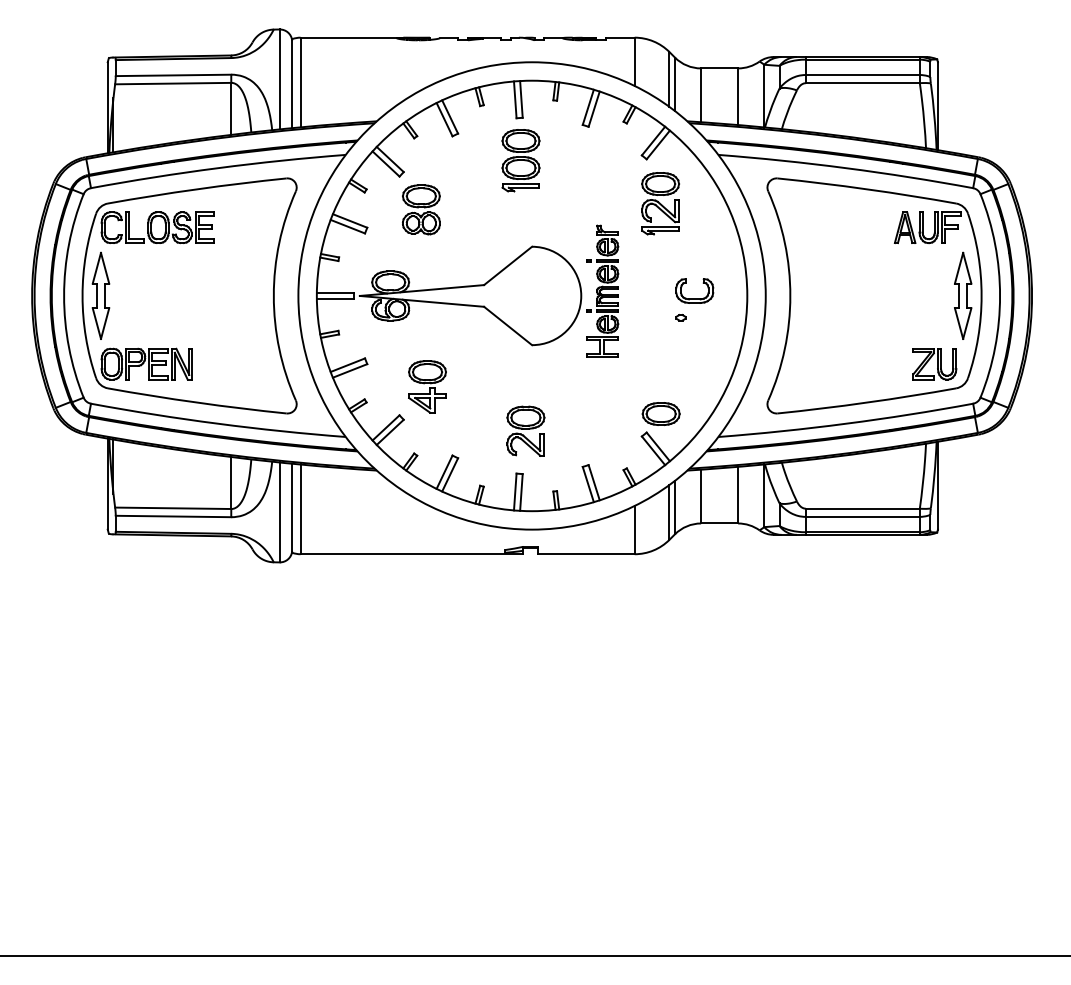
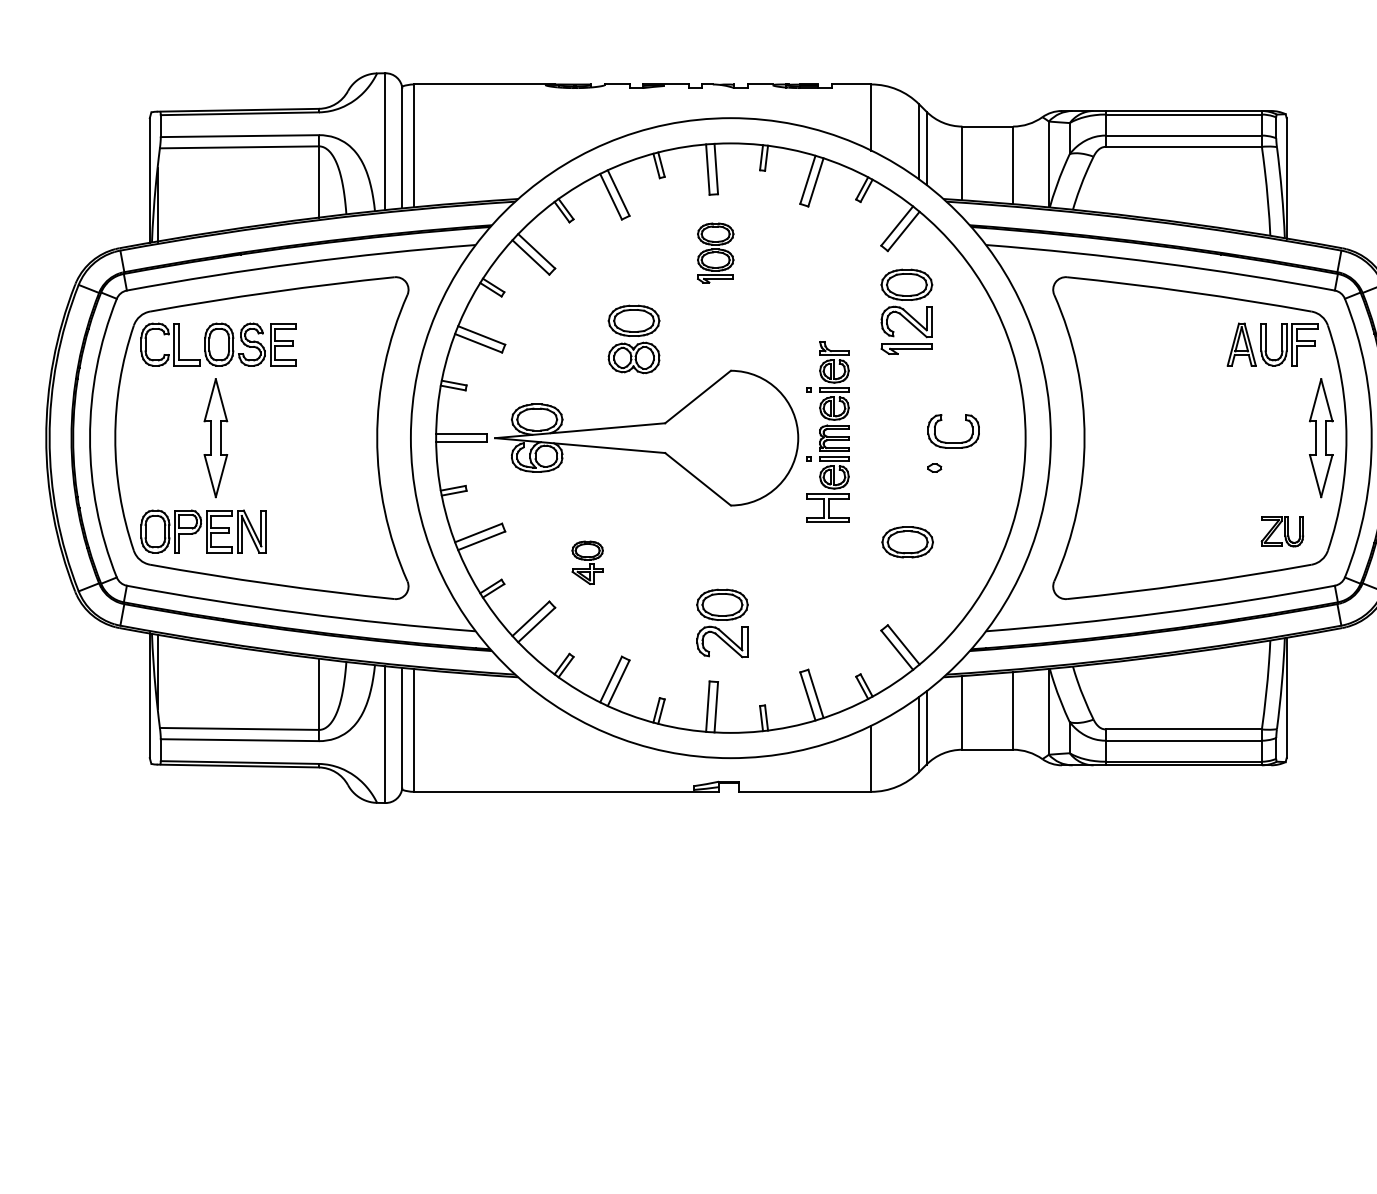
part: (520, 160) -> (715, 252), size x0.7
part: (421, 209) -> (634, 338), moved
part: (100, 295) -> (215, 437), moved
part: (934, 364) -> (1281, 532), size x0.7
part: (427, 386) -> (587, 562), size x0.6
part: (660, 413) -> (906, 541), moved

